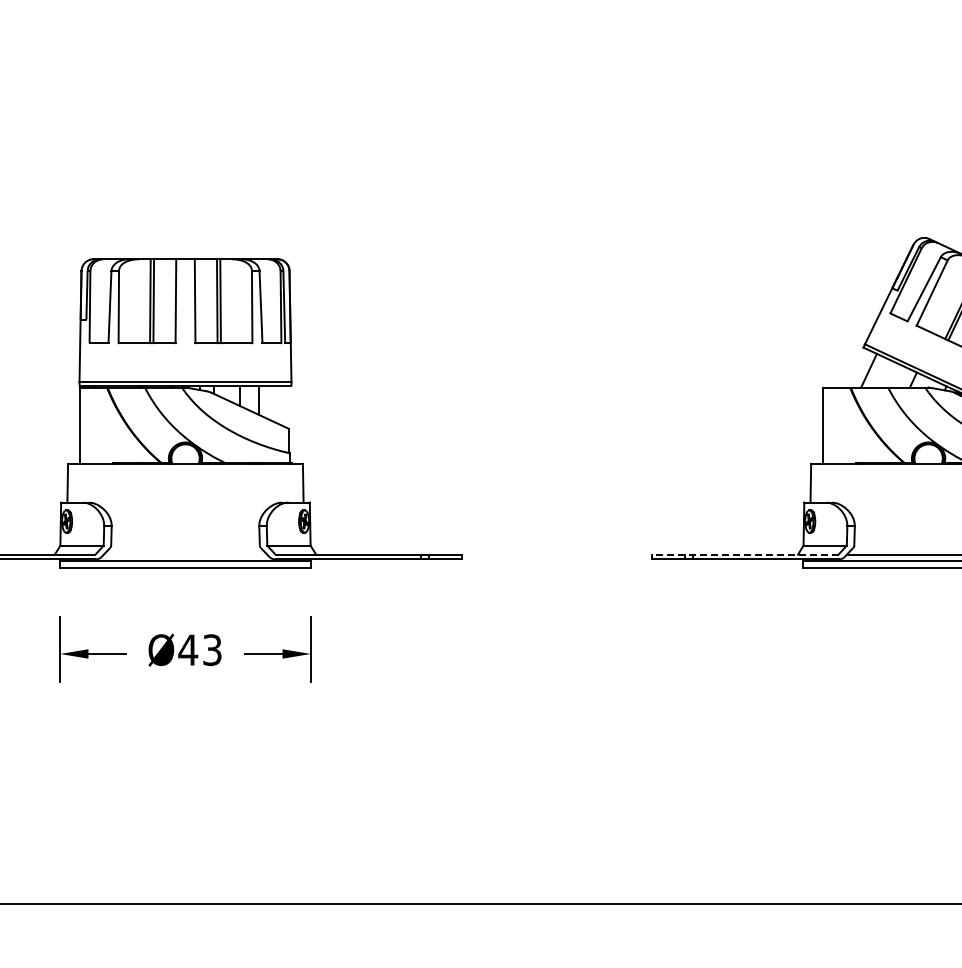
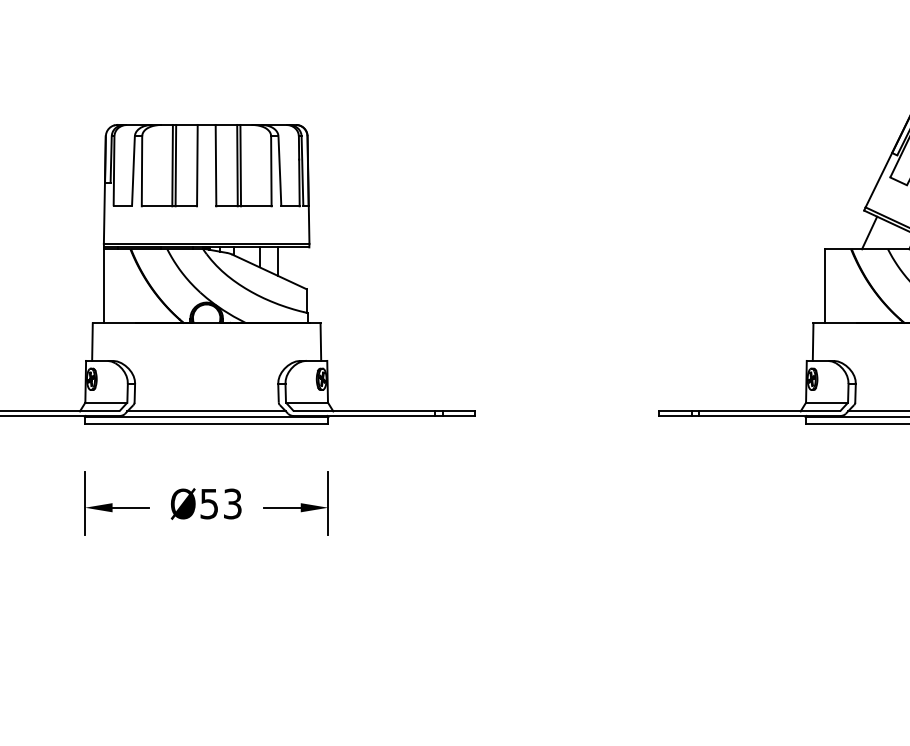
line: (185, 554) -> (206, 411), added
line: (744, 554) -> (748, 411), dashed -> solid
text: (188, 650) -> (209, 504), Ø43 -> Ø53

